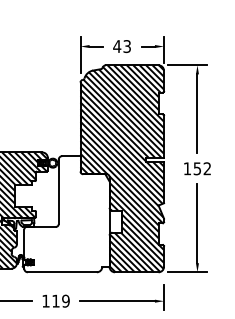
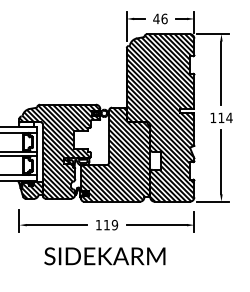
text: (127, 45) -> (164, 18), 43 -> 46
text: (202, 168) -> (225, 117), 152 -> 114
hatch: (66, 213) -> (115, 154), added

